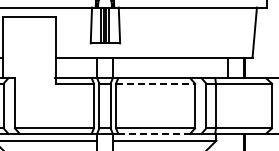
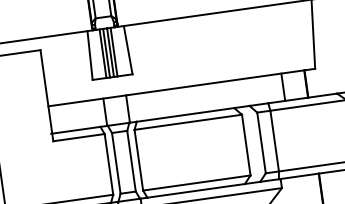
line: (155, 83) -> (188, 122), dashed -> solid
line: (154, 133) -> (196, 190), dashed -> solid

